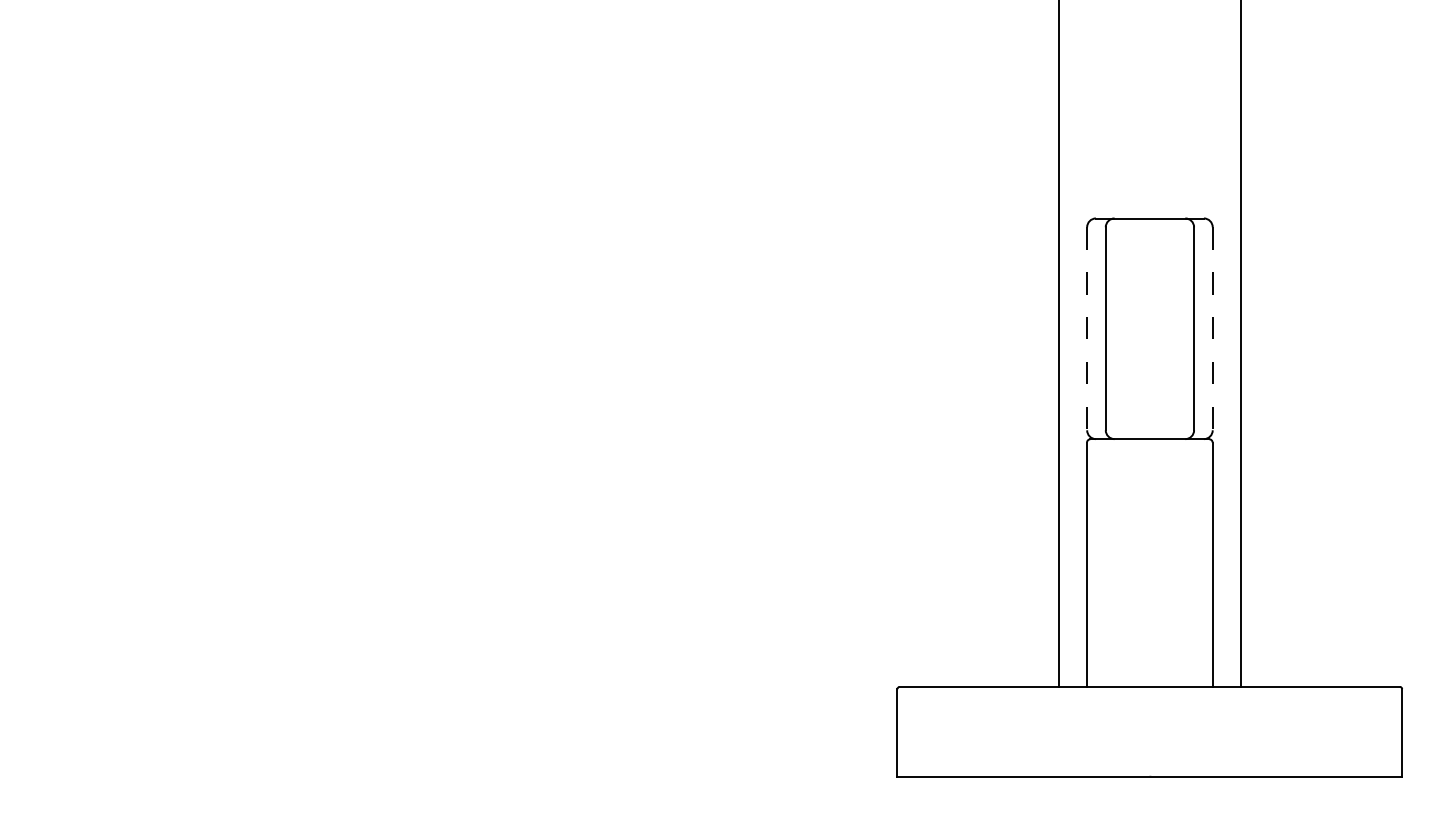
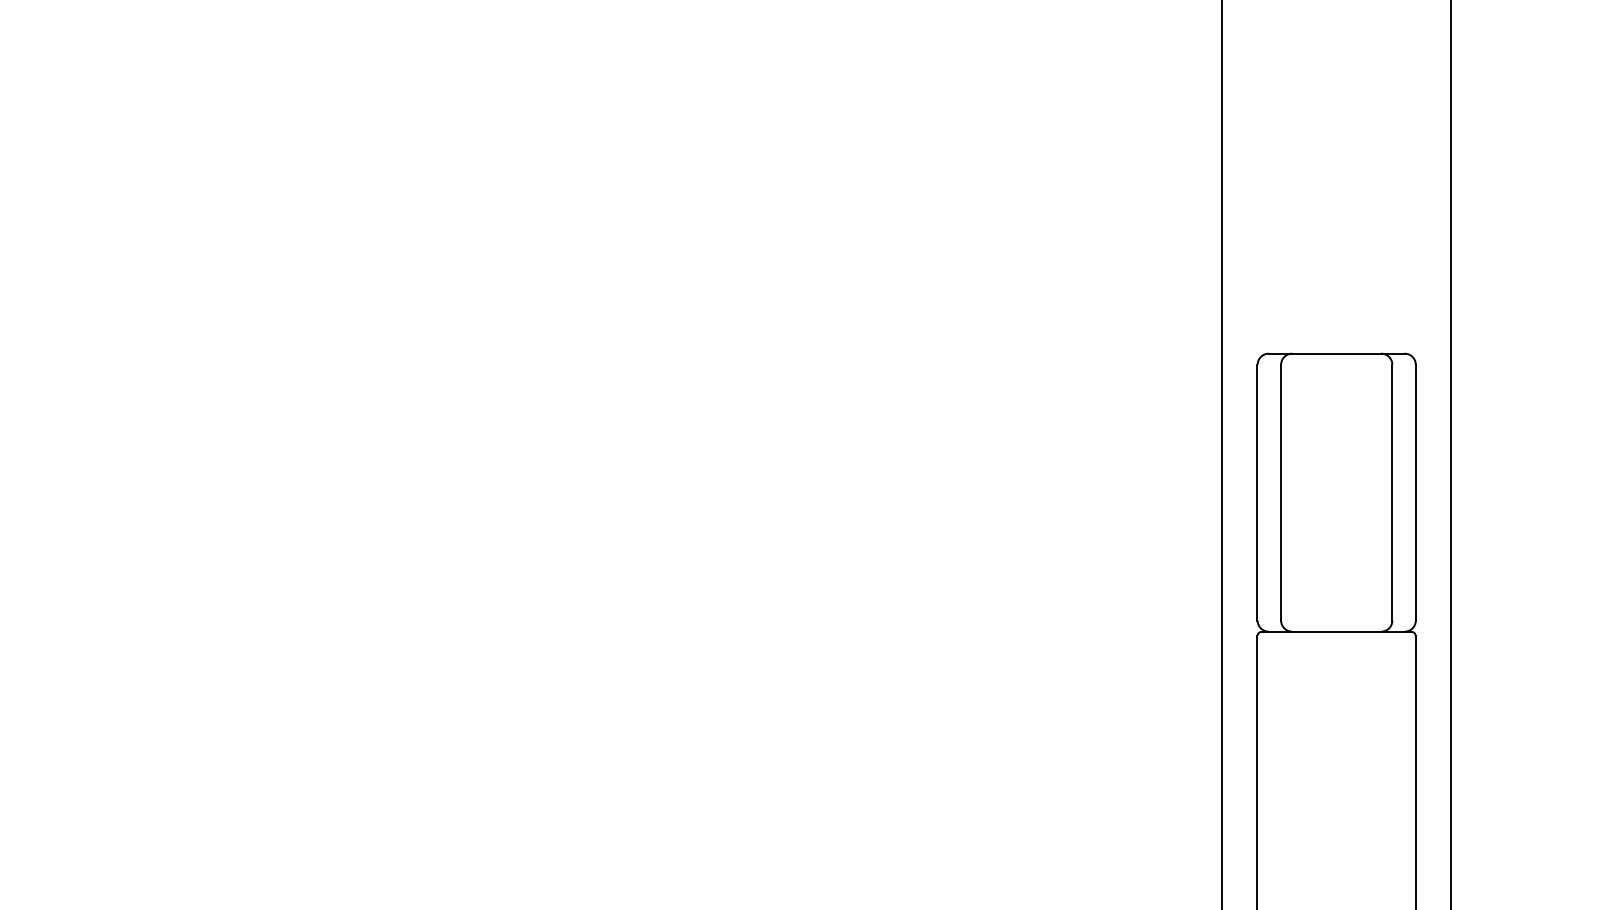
line: (1087, 328) -> (1258, 492), dashed -> solid
line: (1212, 328) -> (1415, 492), dashed -> solid

